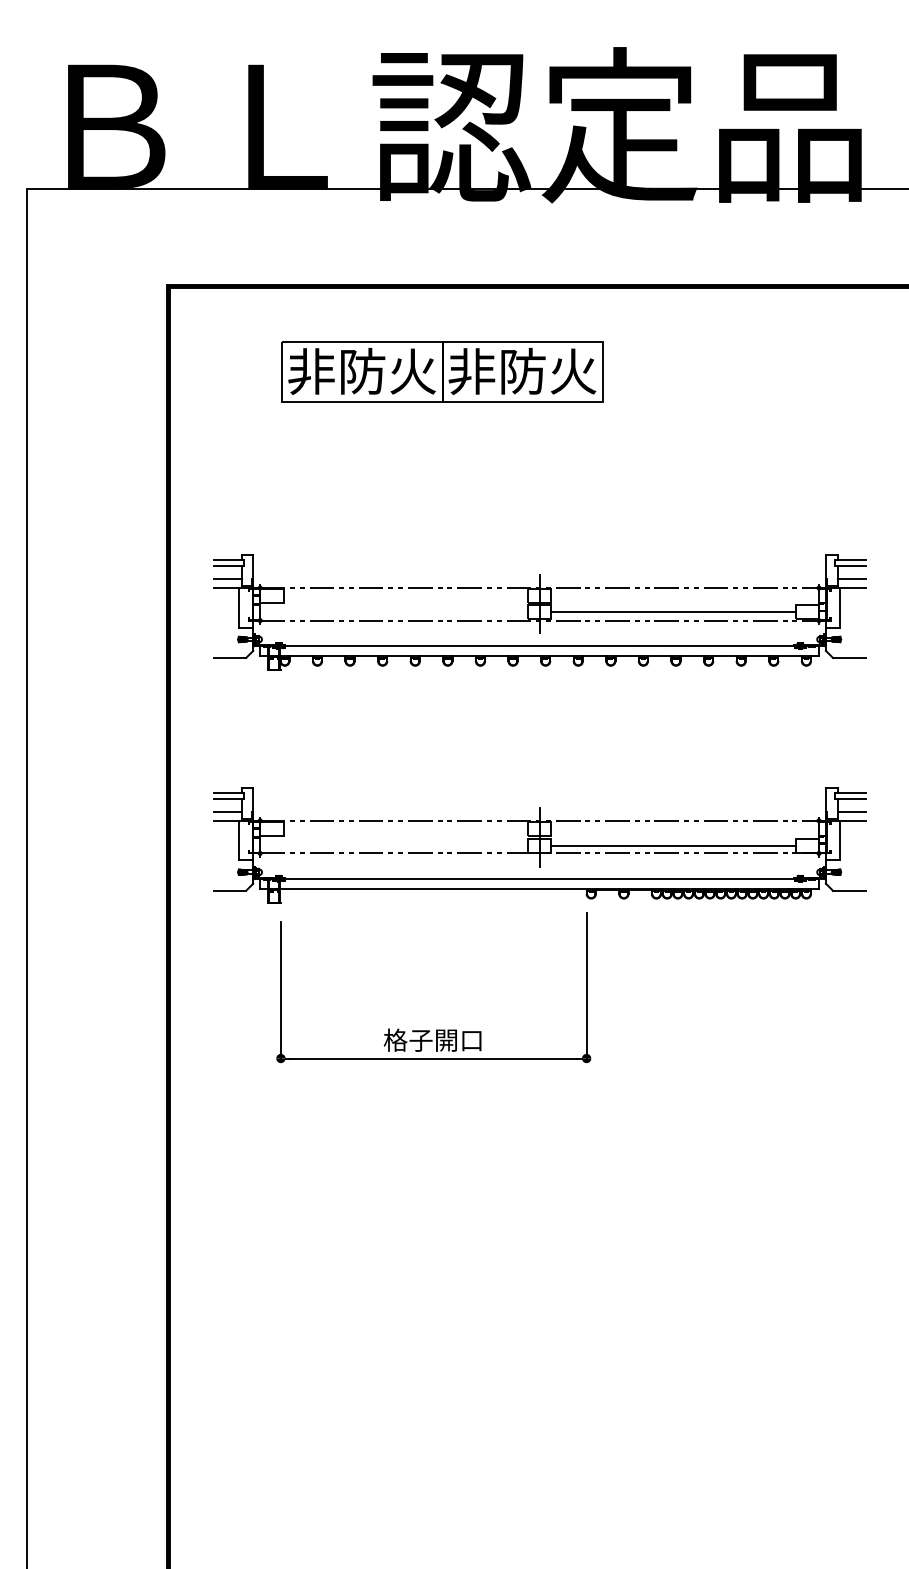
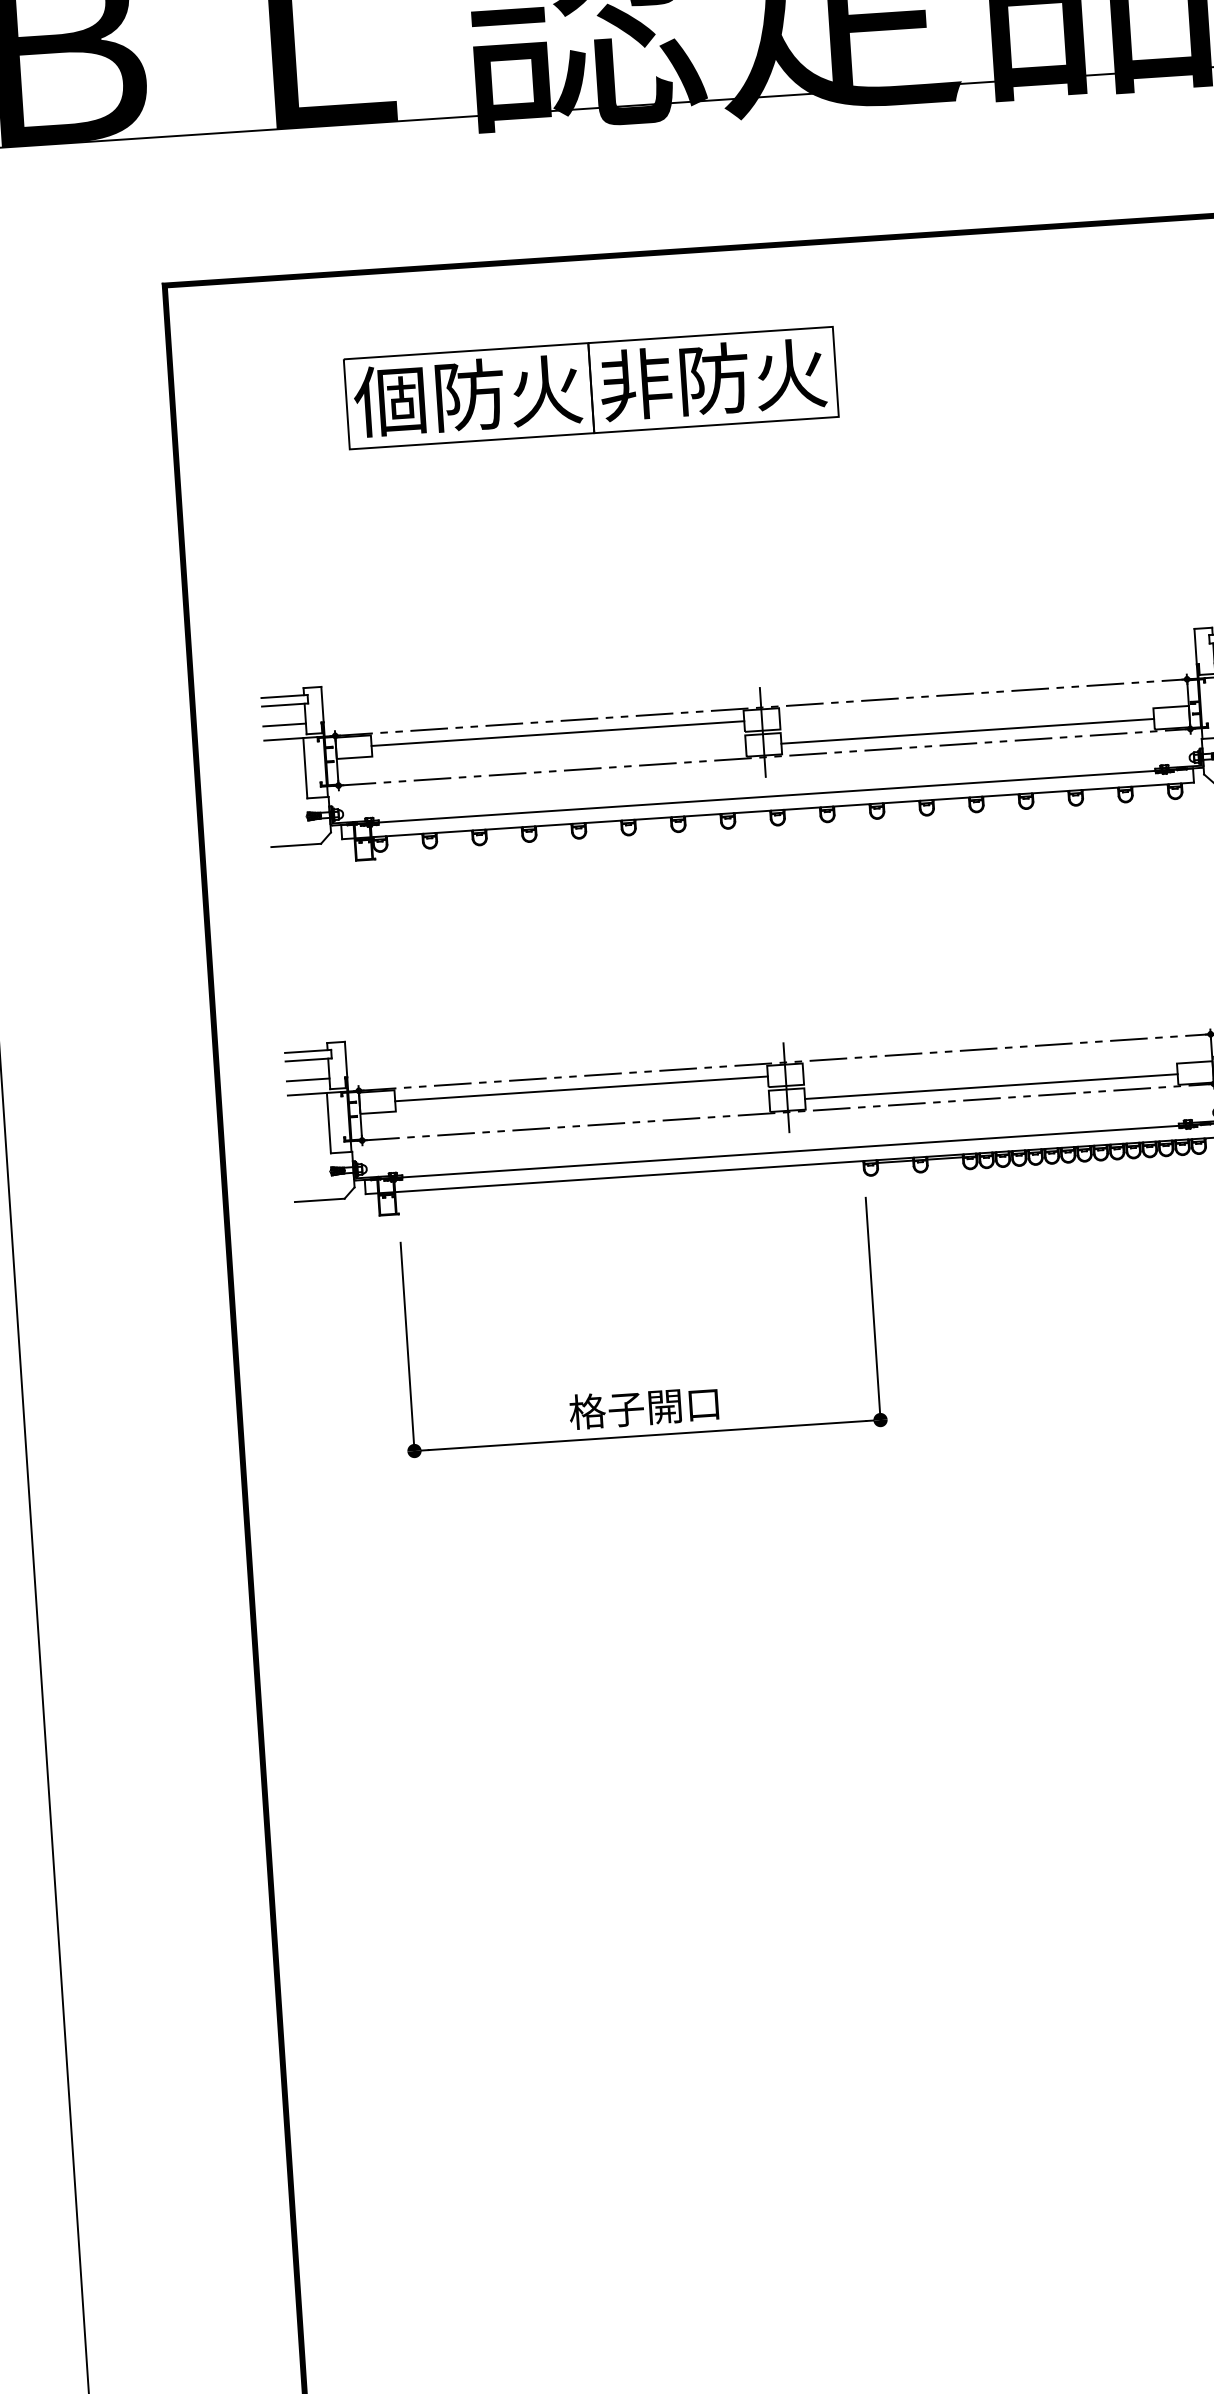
text: (310, 371) -> (390, 400), 非防火 -> 個防火
line: (405, 596) -> (557, 734), added
line: (405, 829) -> (581, 1089), added

